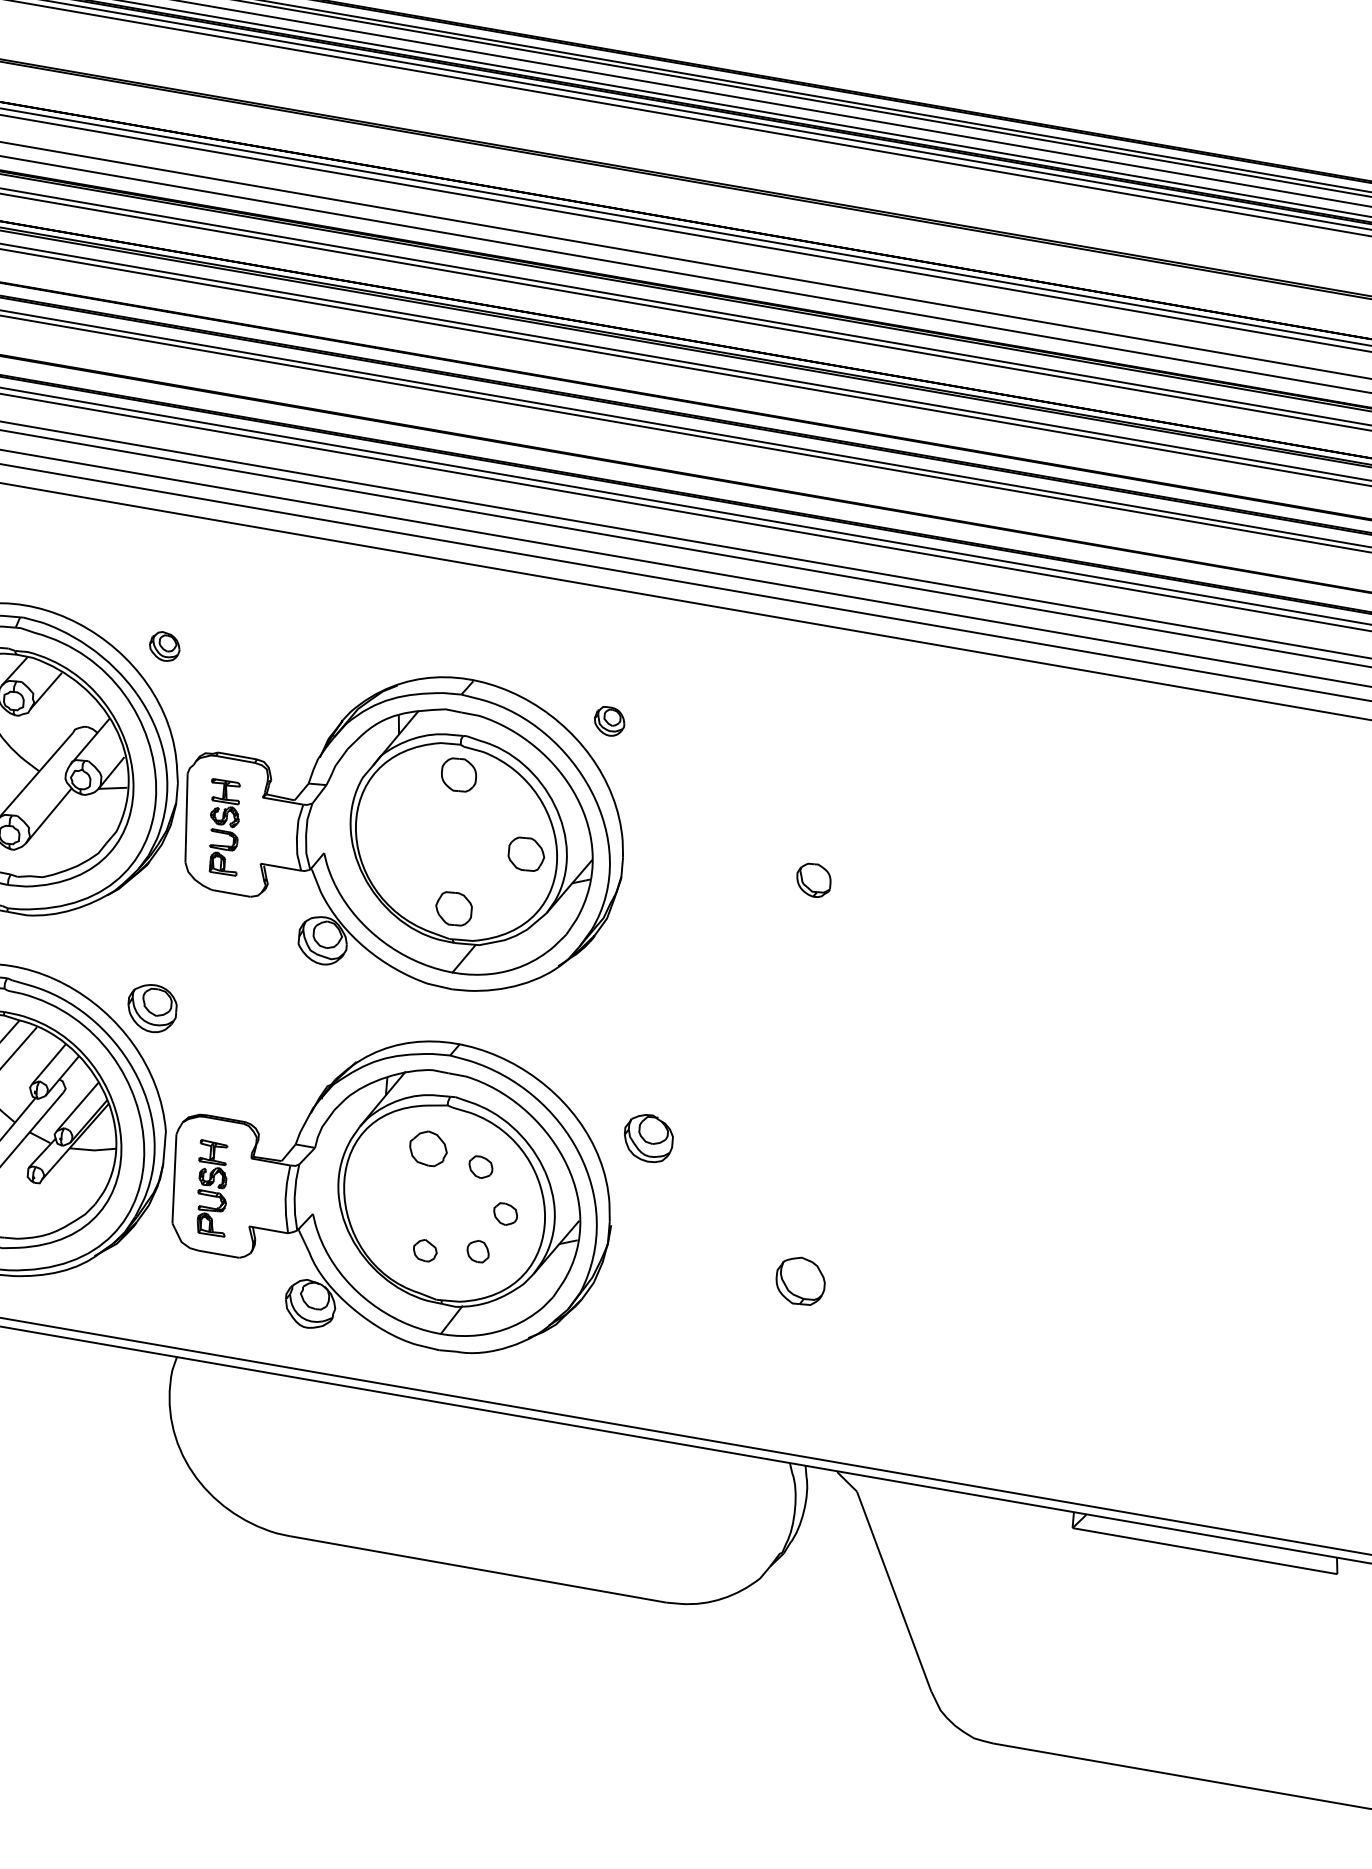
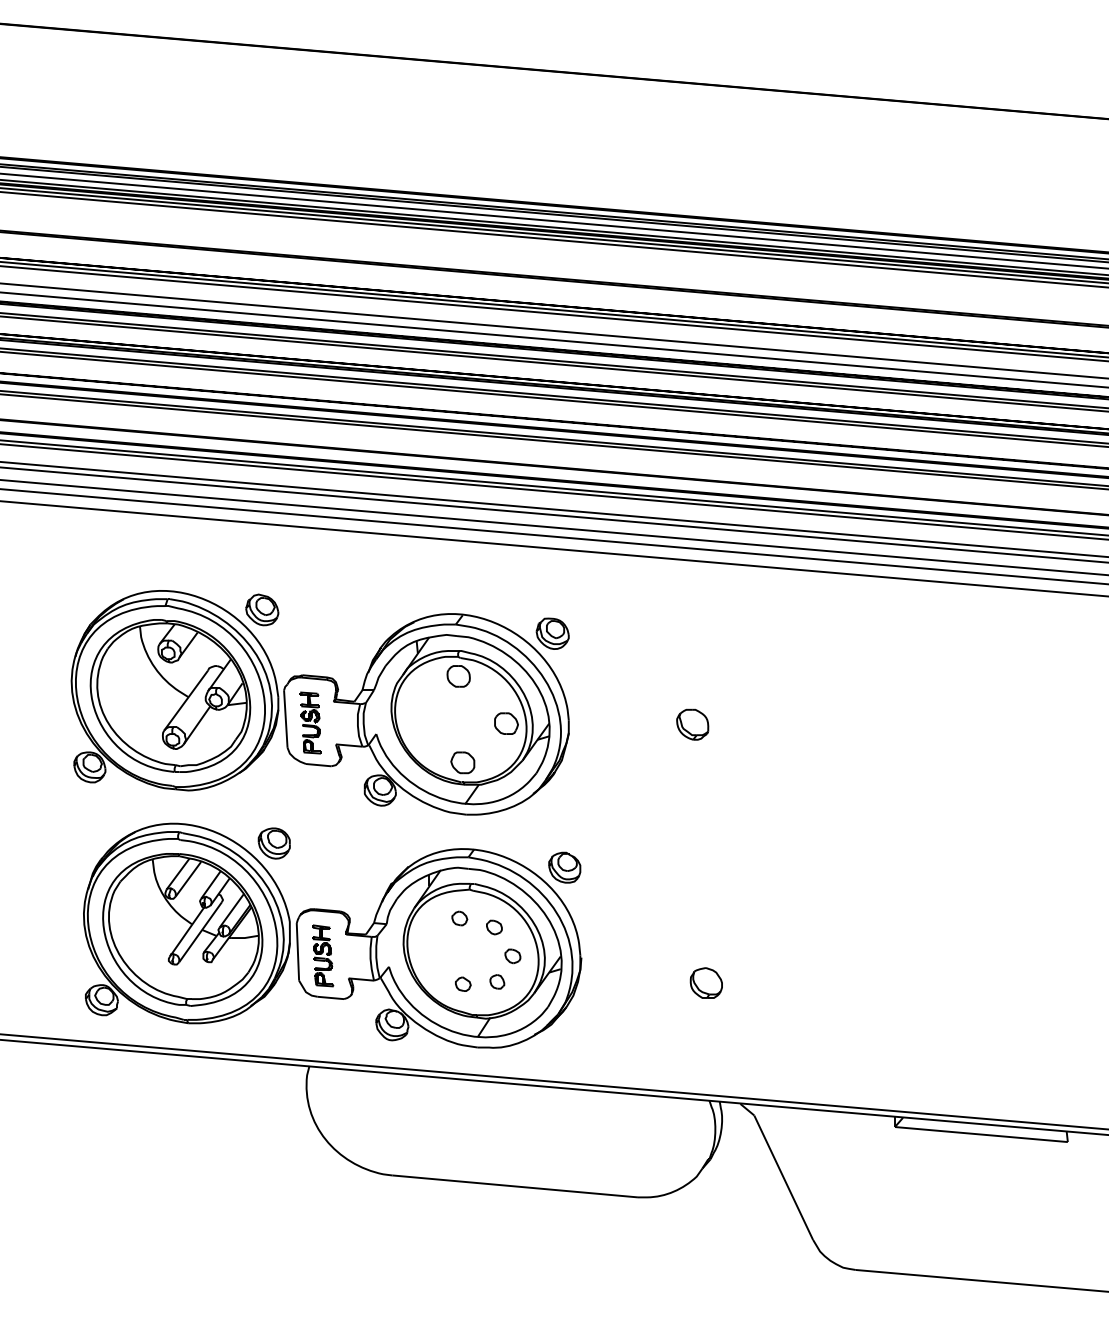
part: (165, 645) -> (262, 609), size x1.67
part: (609, 721) -> (552, 633), size x1.67
part: (813, 880) -> (692, 724), size x1.43
part: (648, 1138) -> (564, 867), moved
part: (428, 1148) -> (459, 918), size x0.62

